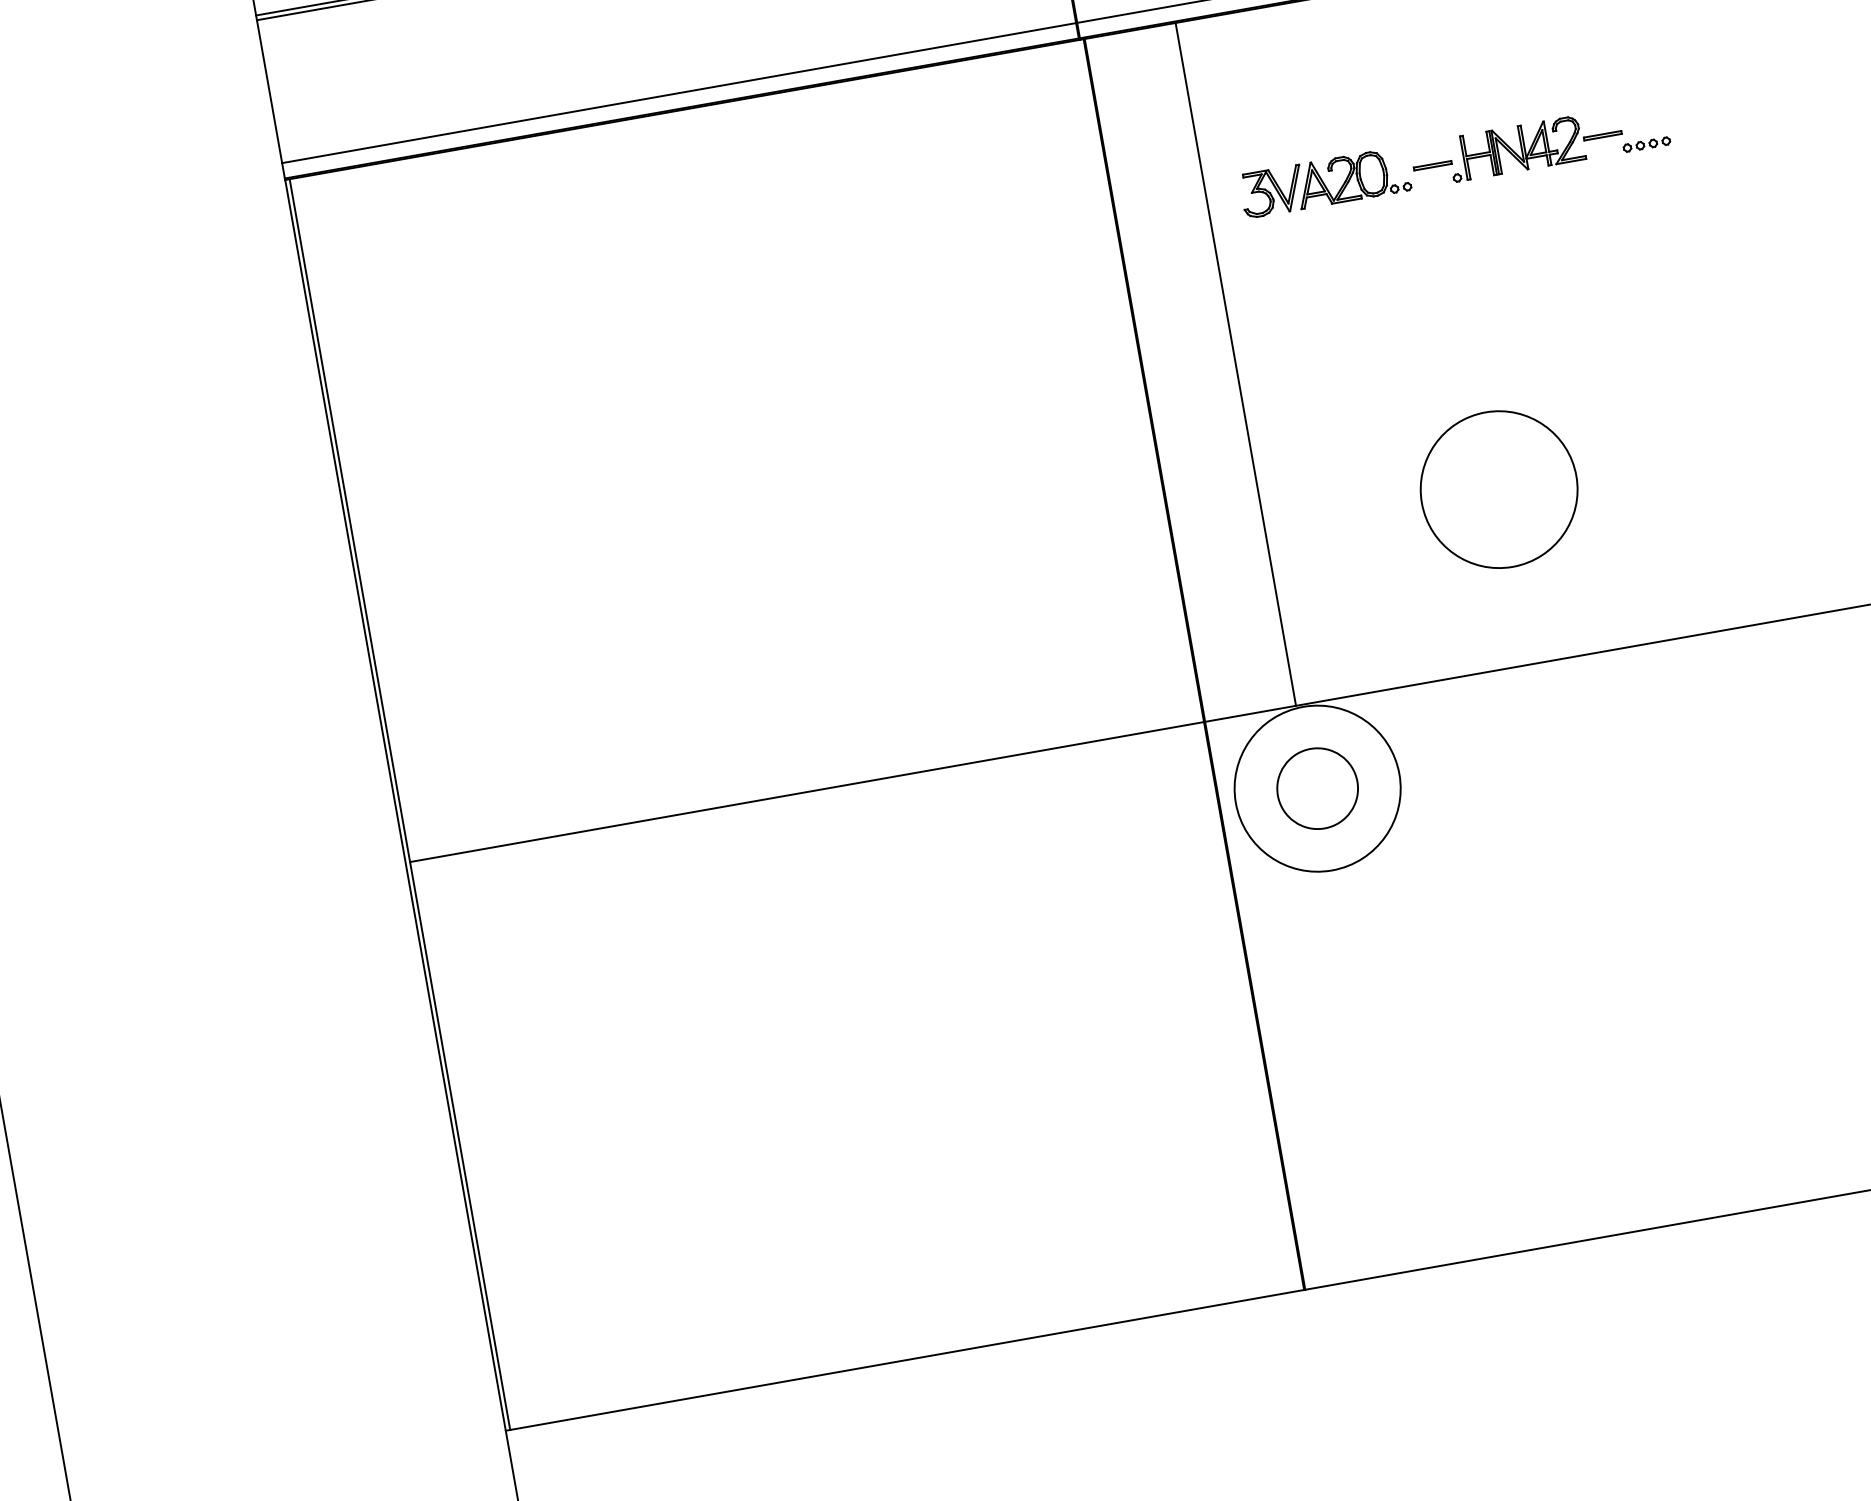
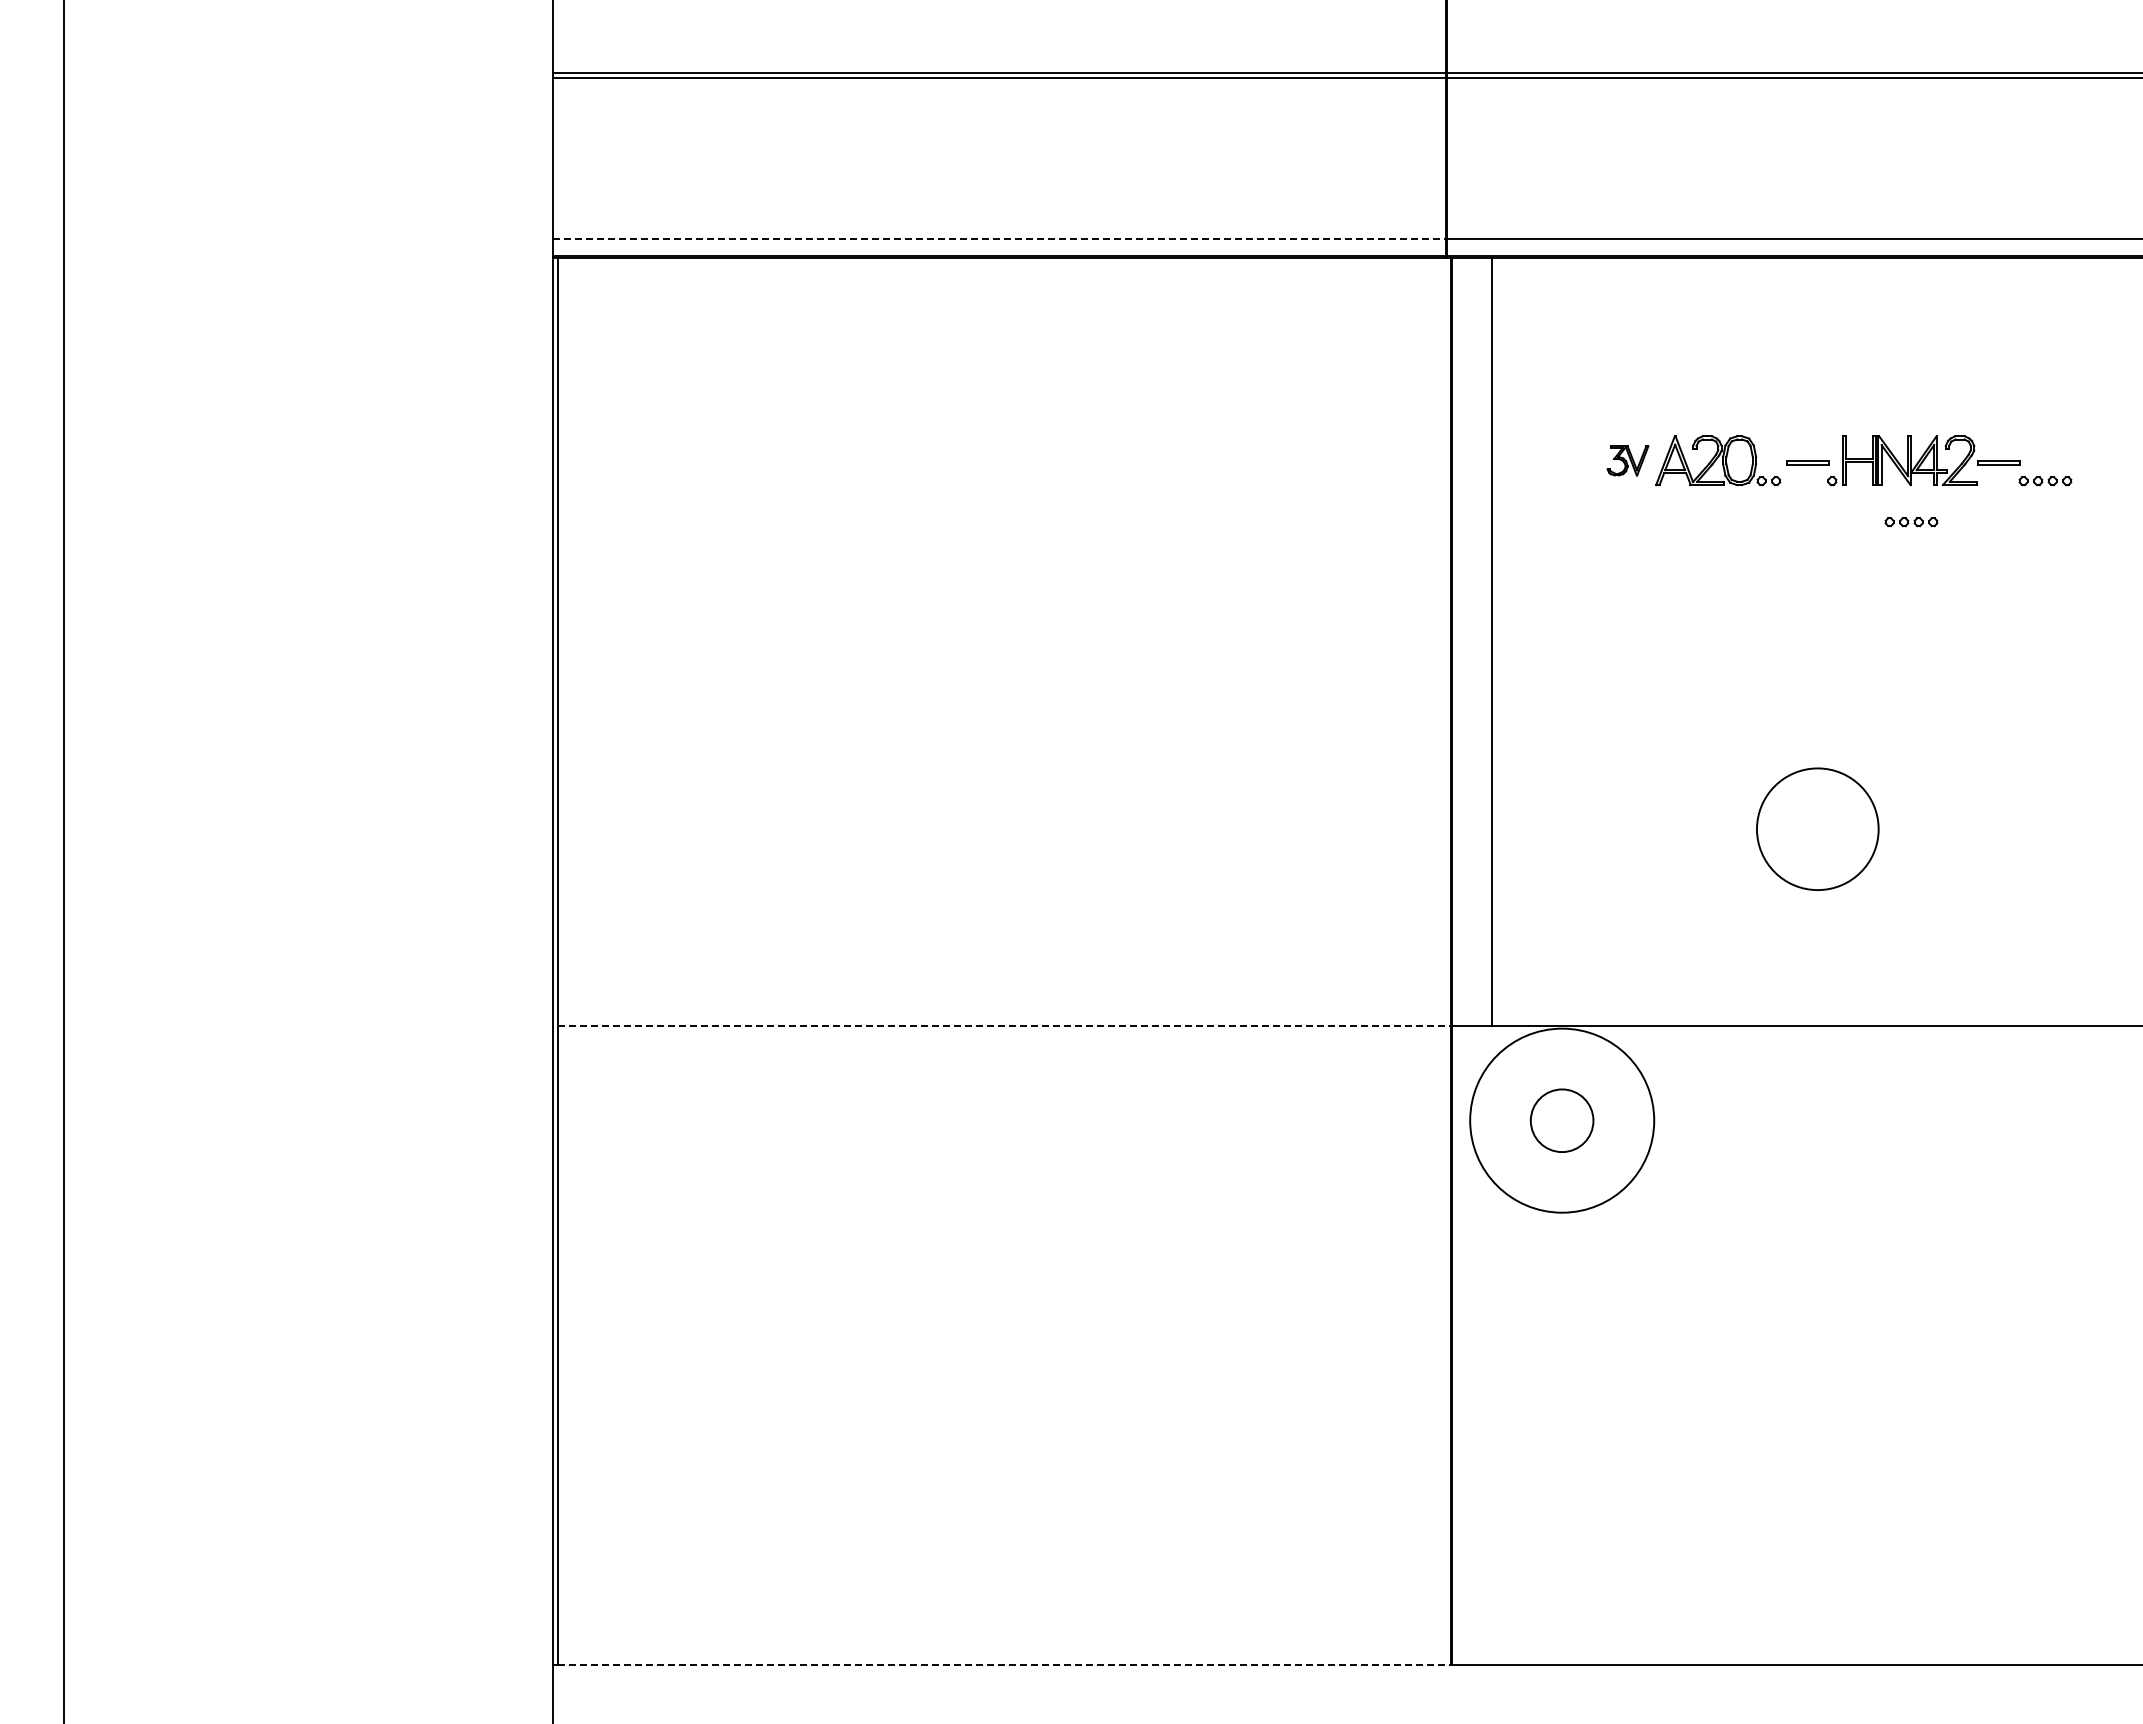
line: (679, 92) -> (999, 238), solid -> dashed
part: (1272, 191) -> (1627, 460), size x0.6
part: (1534, 202) -> (1911, 522), added
line: (1235, 364) -> (1491, 641), moved
circle: (1498, 489) -> (1817, 829), size x0.7
circle: (1317, 788) -> (1561, 1120), size x0.7
line: (807, 792) -> (1004, 1026), solid -> dashed
line: (907, 1360) -> (1004, 1665), solid -> dashed

